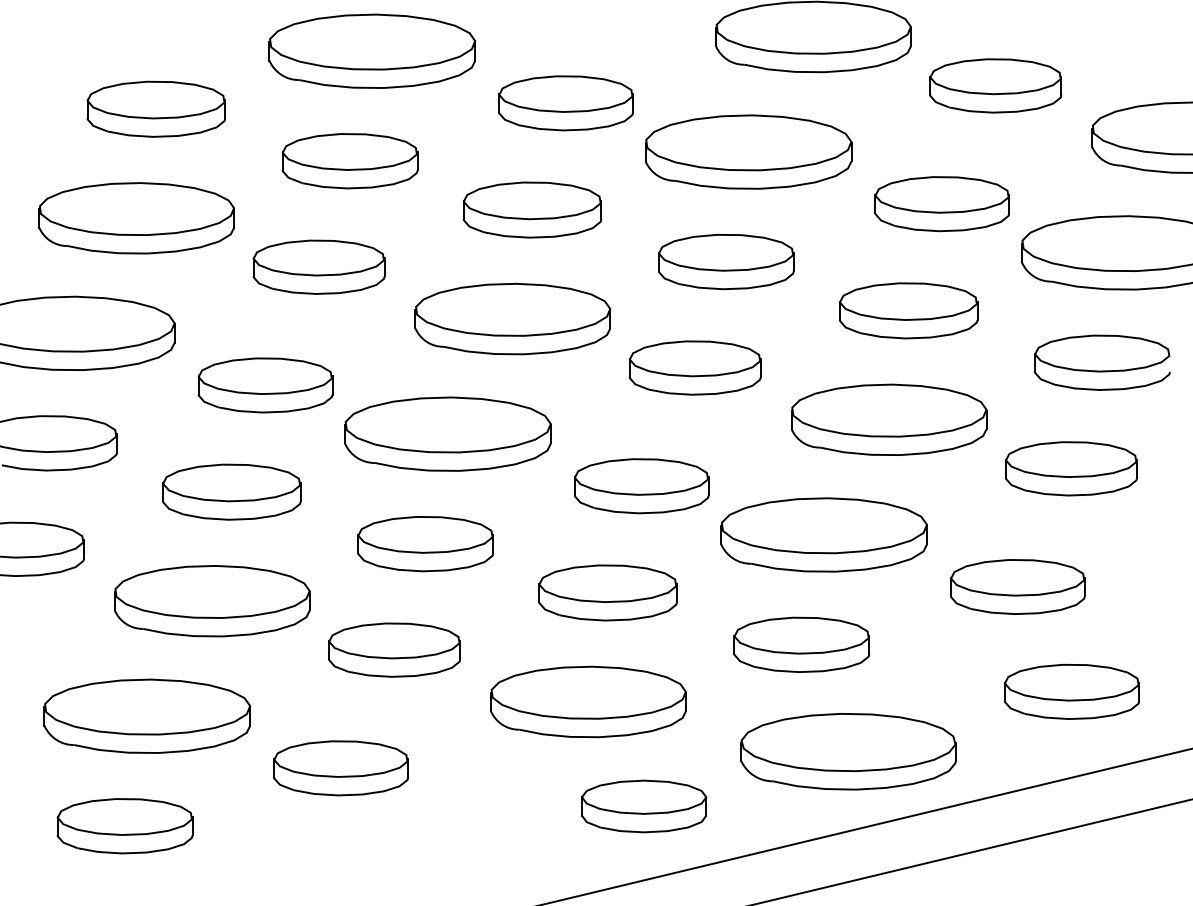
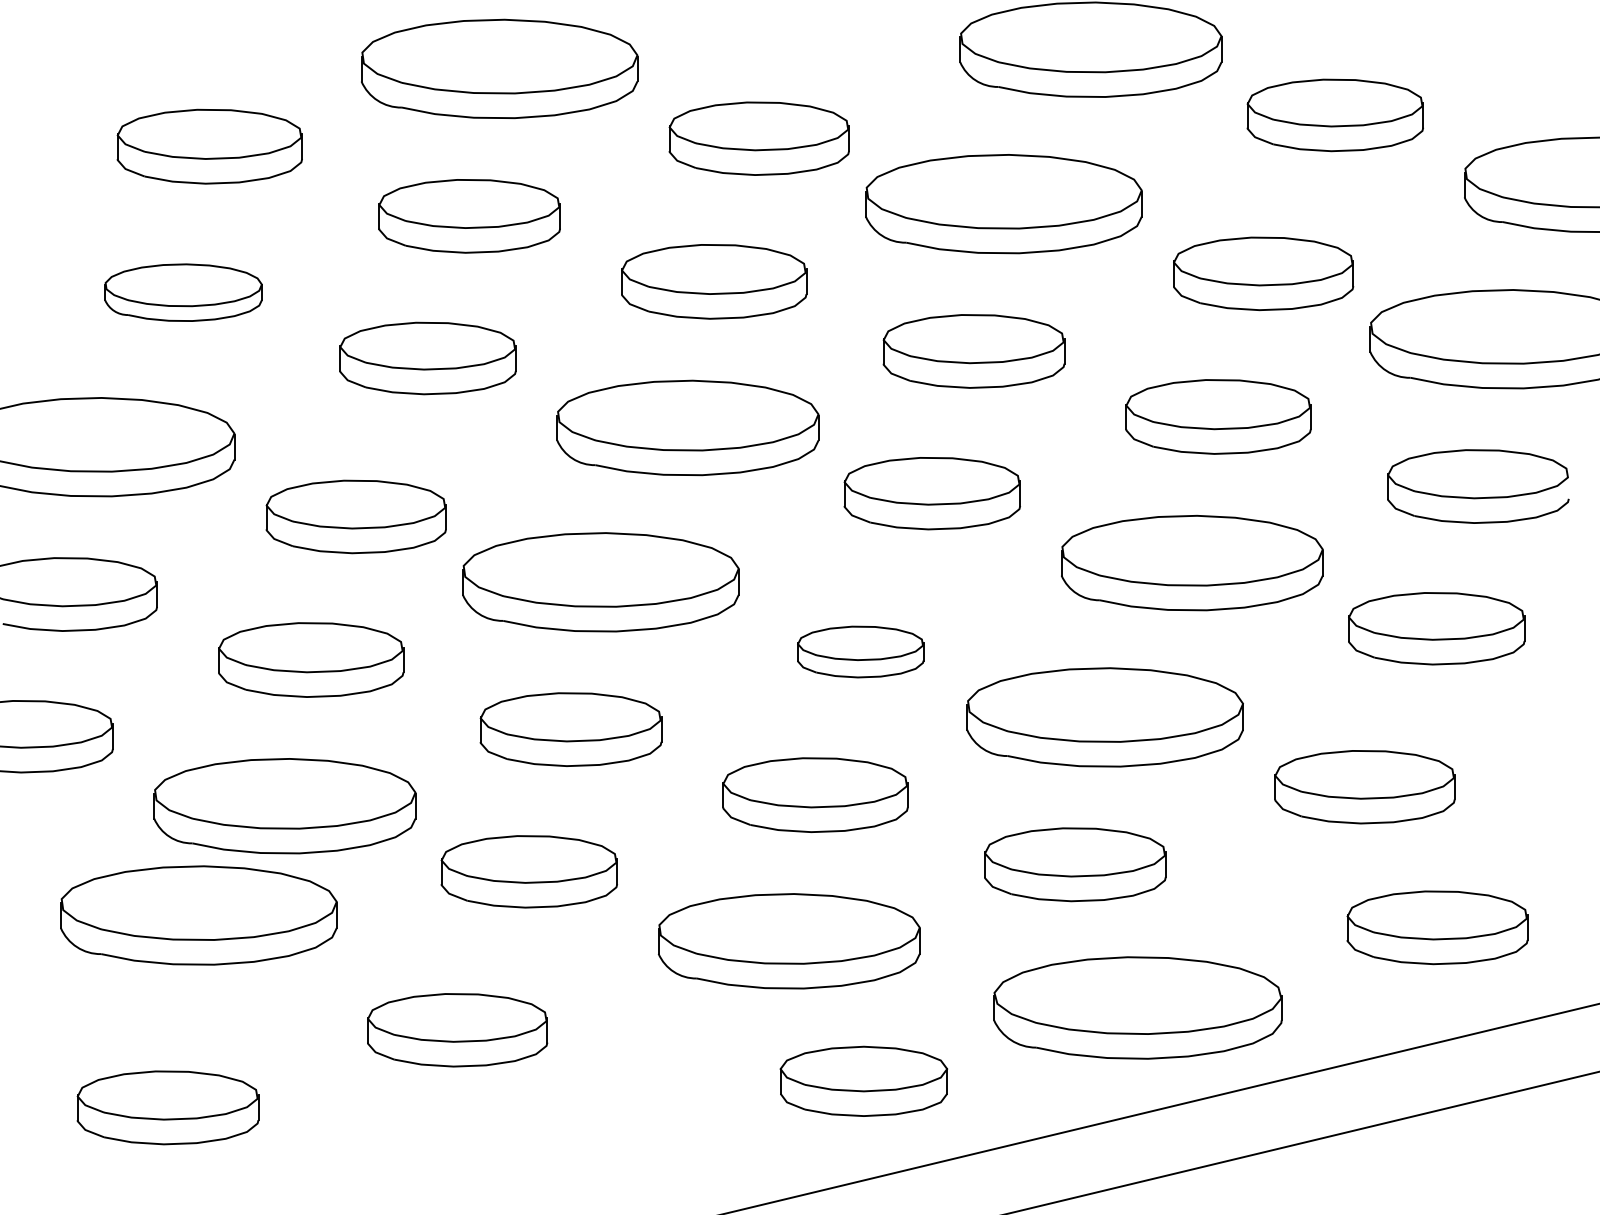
part: (136, 218) -> (183, 292), size x0.6
part: (641, 485) -> (860, 651), size x0.7
part: (147, 716) -> (198, 915), moved

